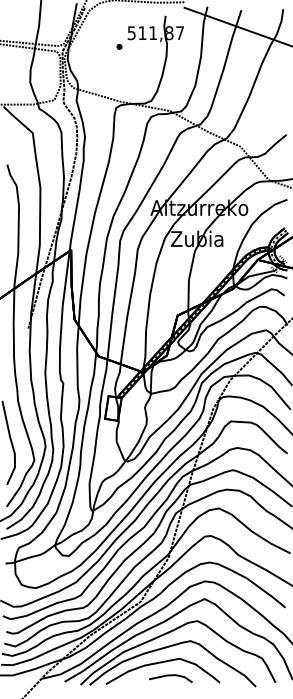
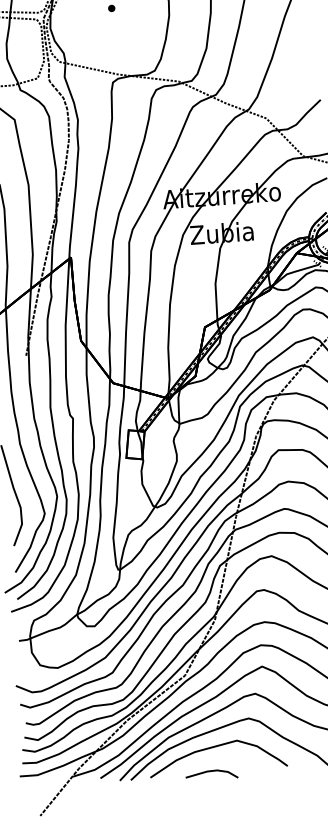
line: (170, 676) -> (211, 772), moved

